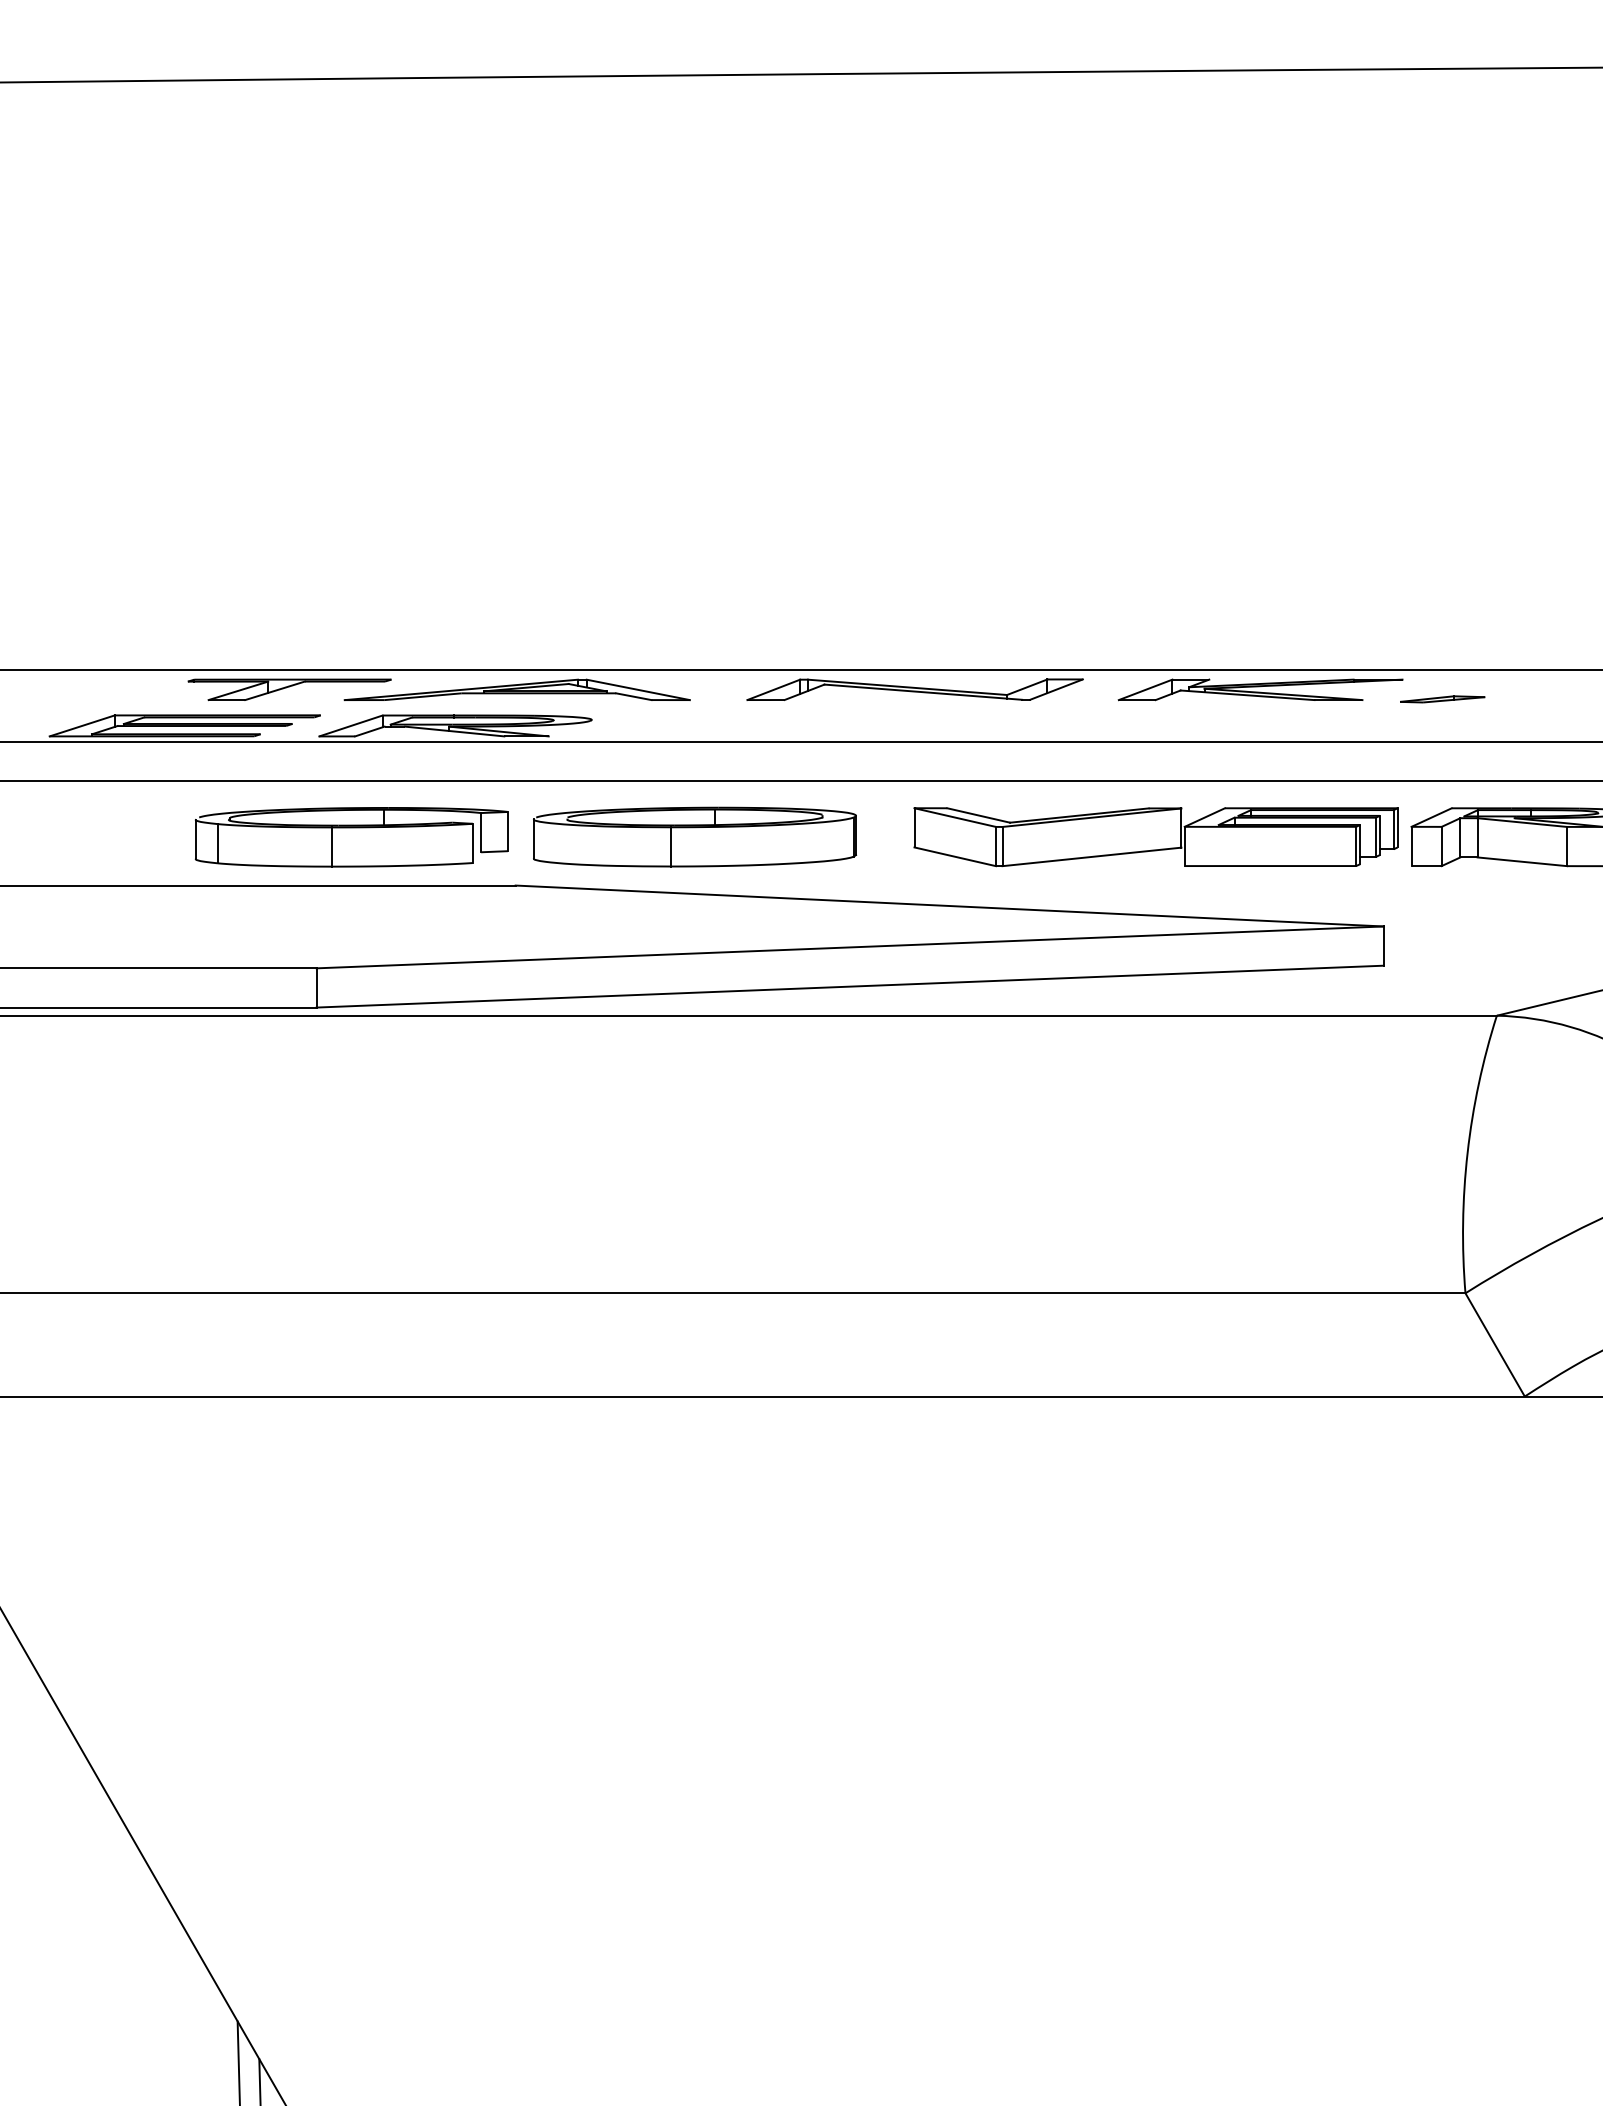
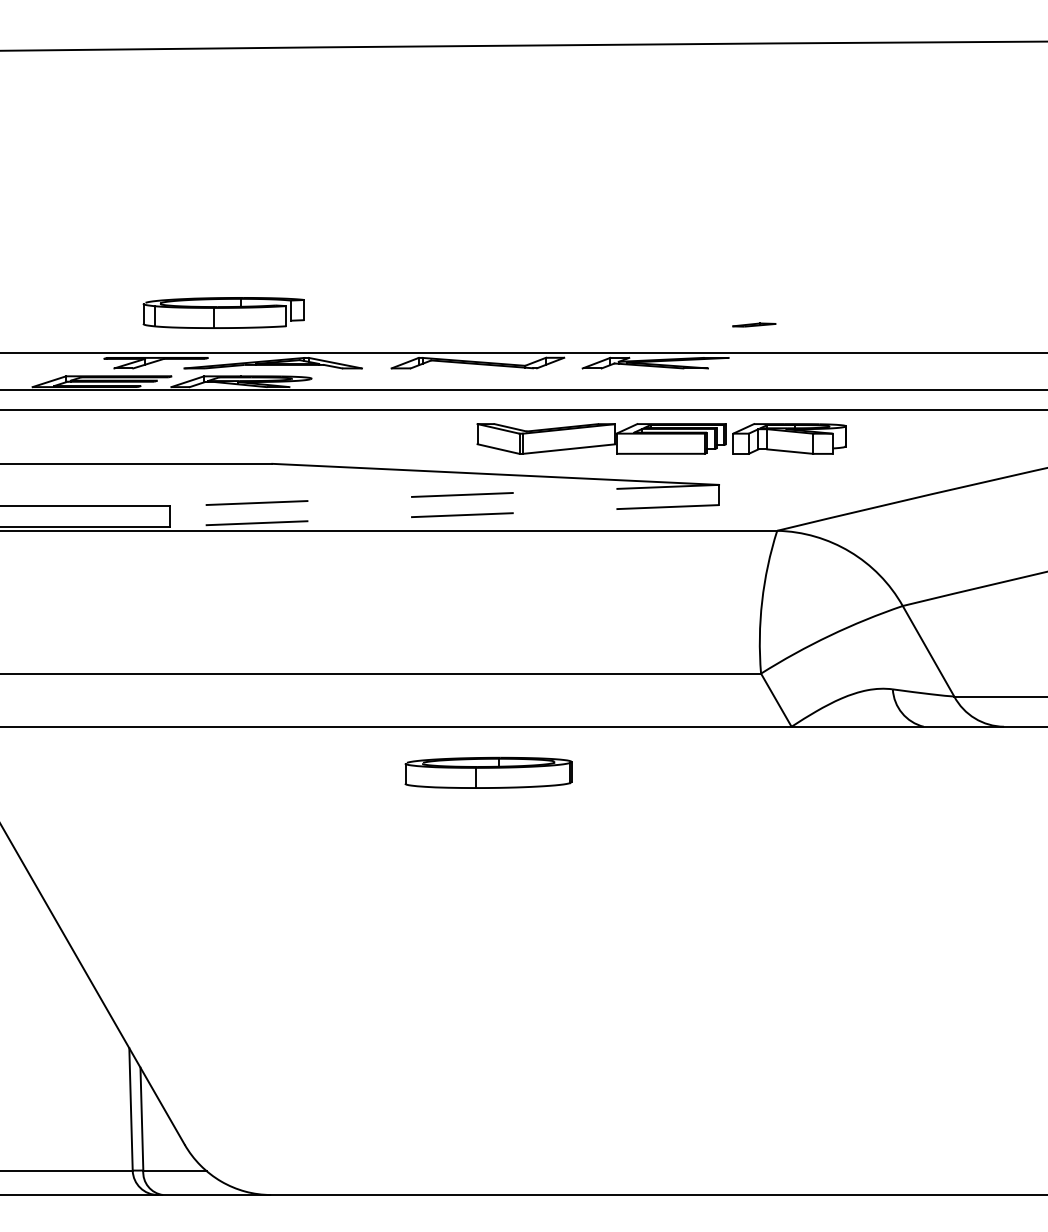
line: (1442, 698) -> (754, 324), moved
part: (350, 836) -> (223, 312), moved
part: (694, 836) -> (488, 772), moved
line: (850, 947) -> (444, 495), solid -> dashed
line: (850, 985) -> (444, 515), solid -> dashed

